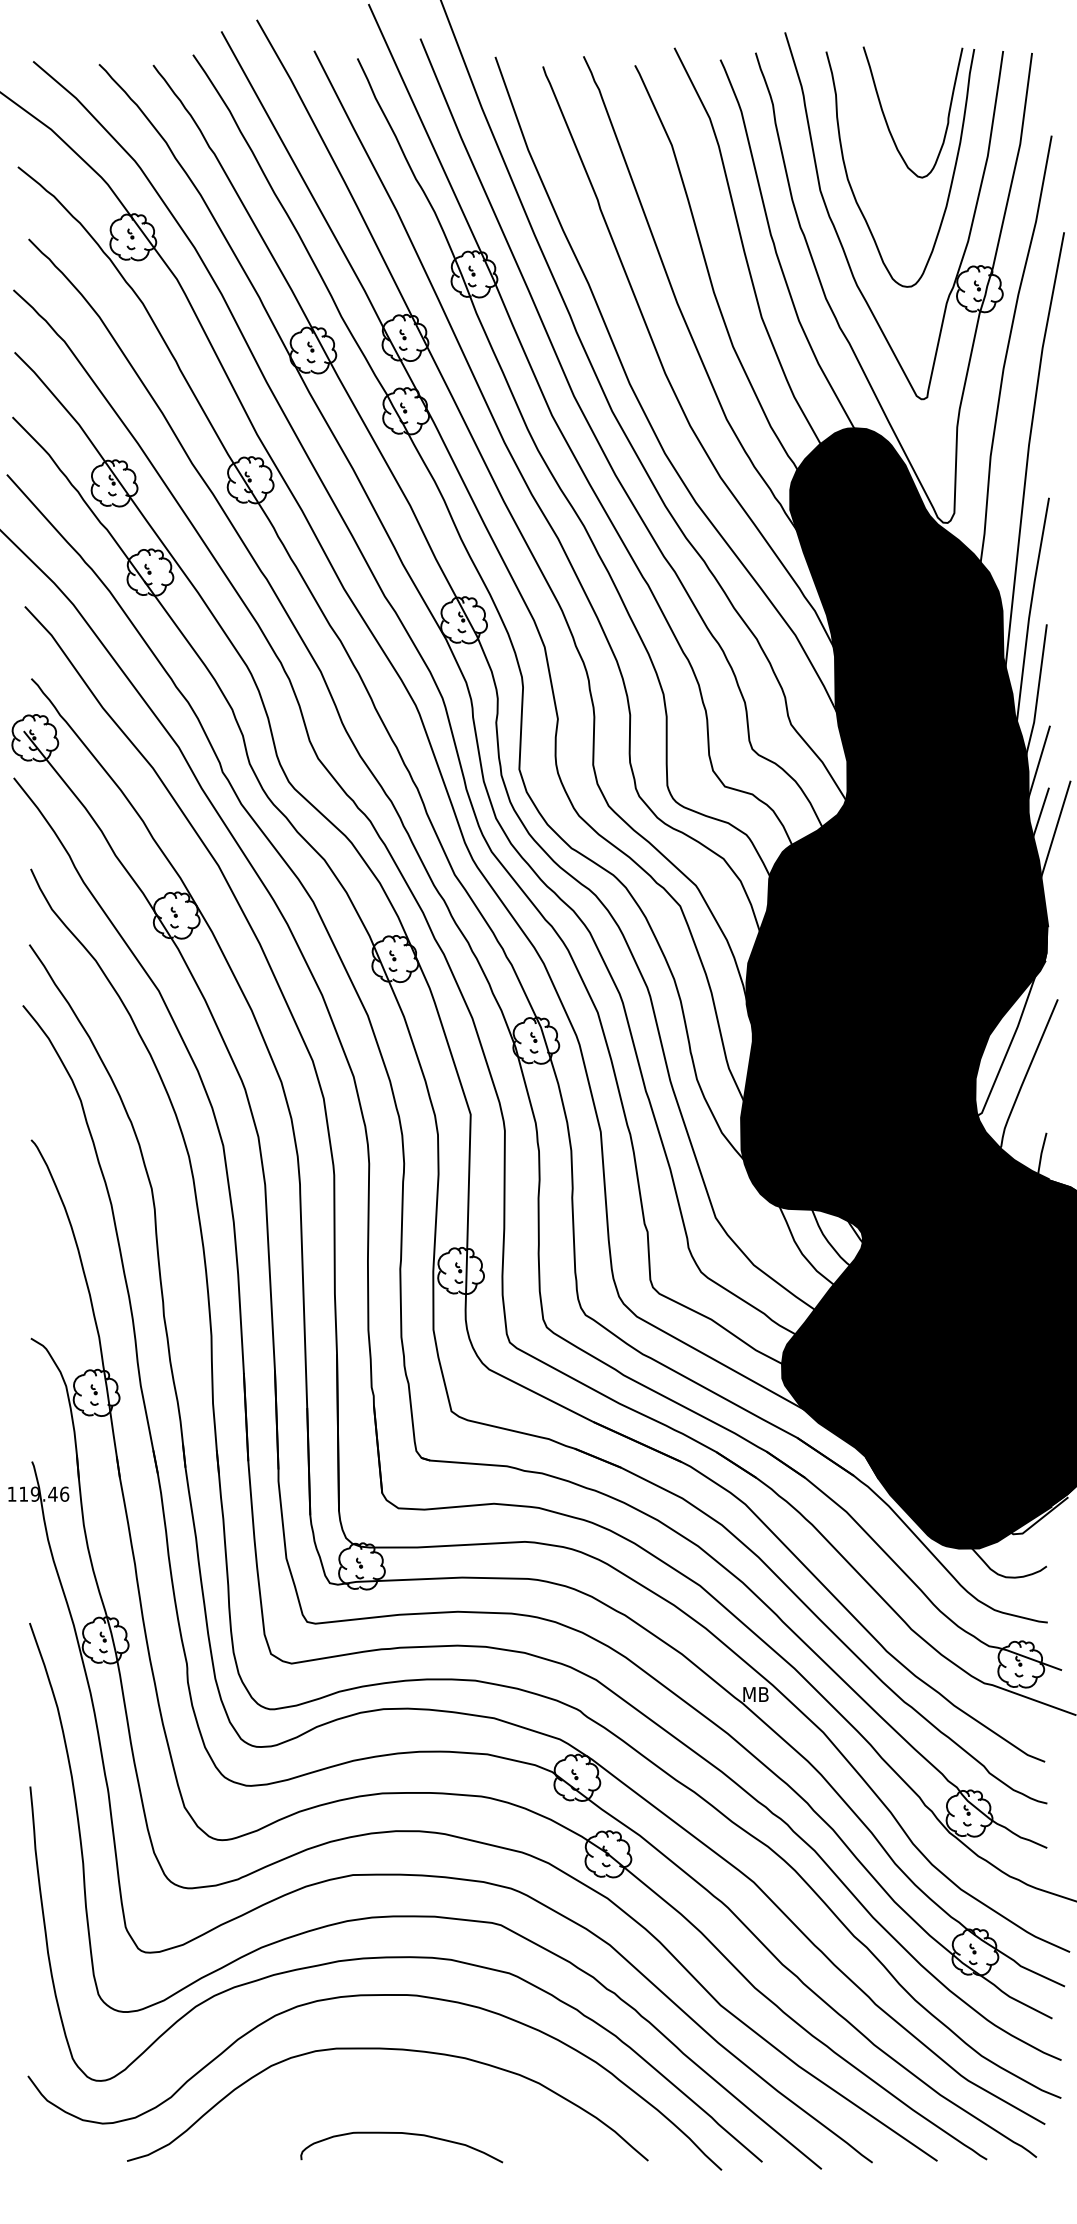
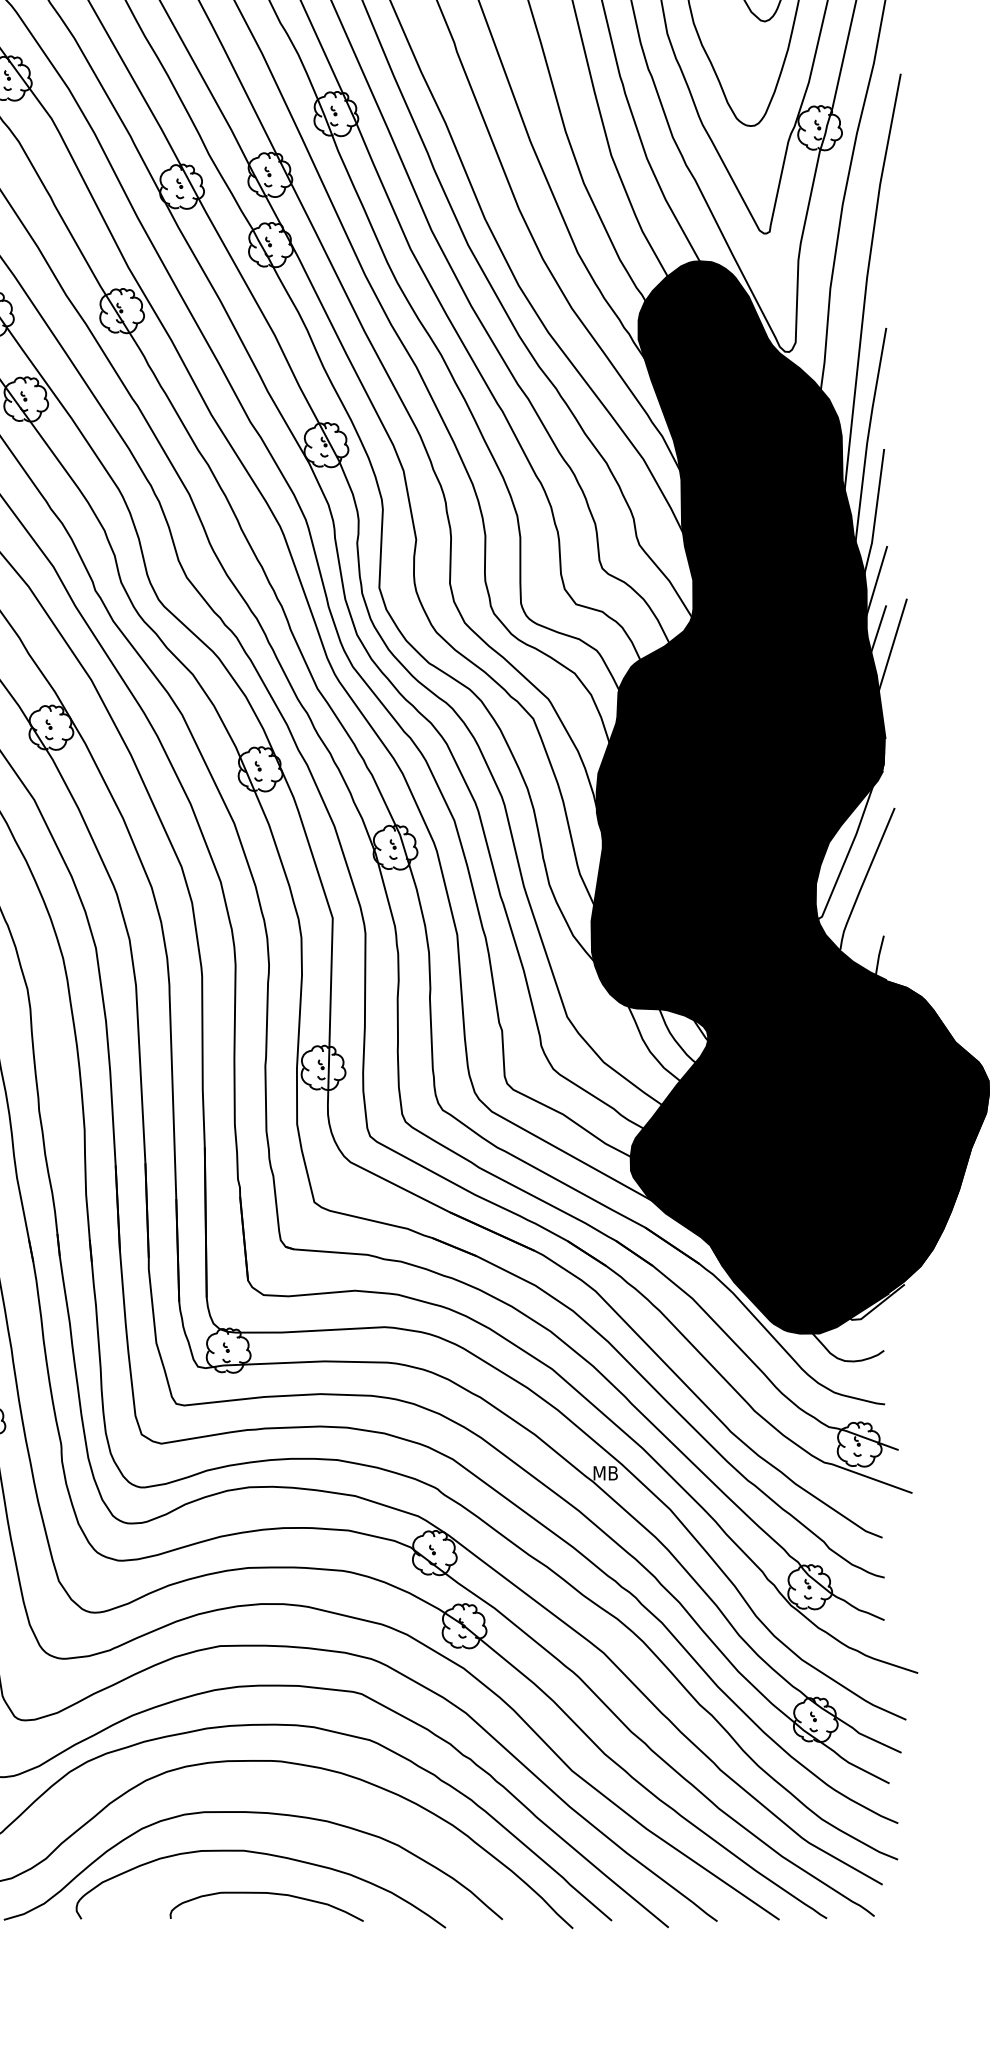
curve: (400, 2093) -> (265, 1855), added

